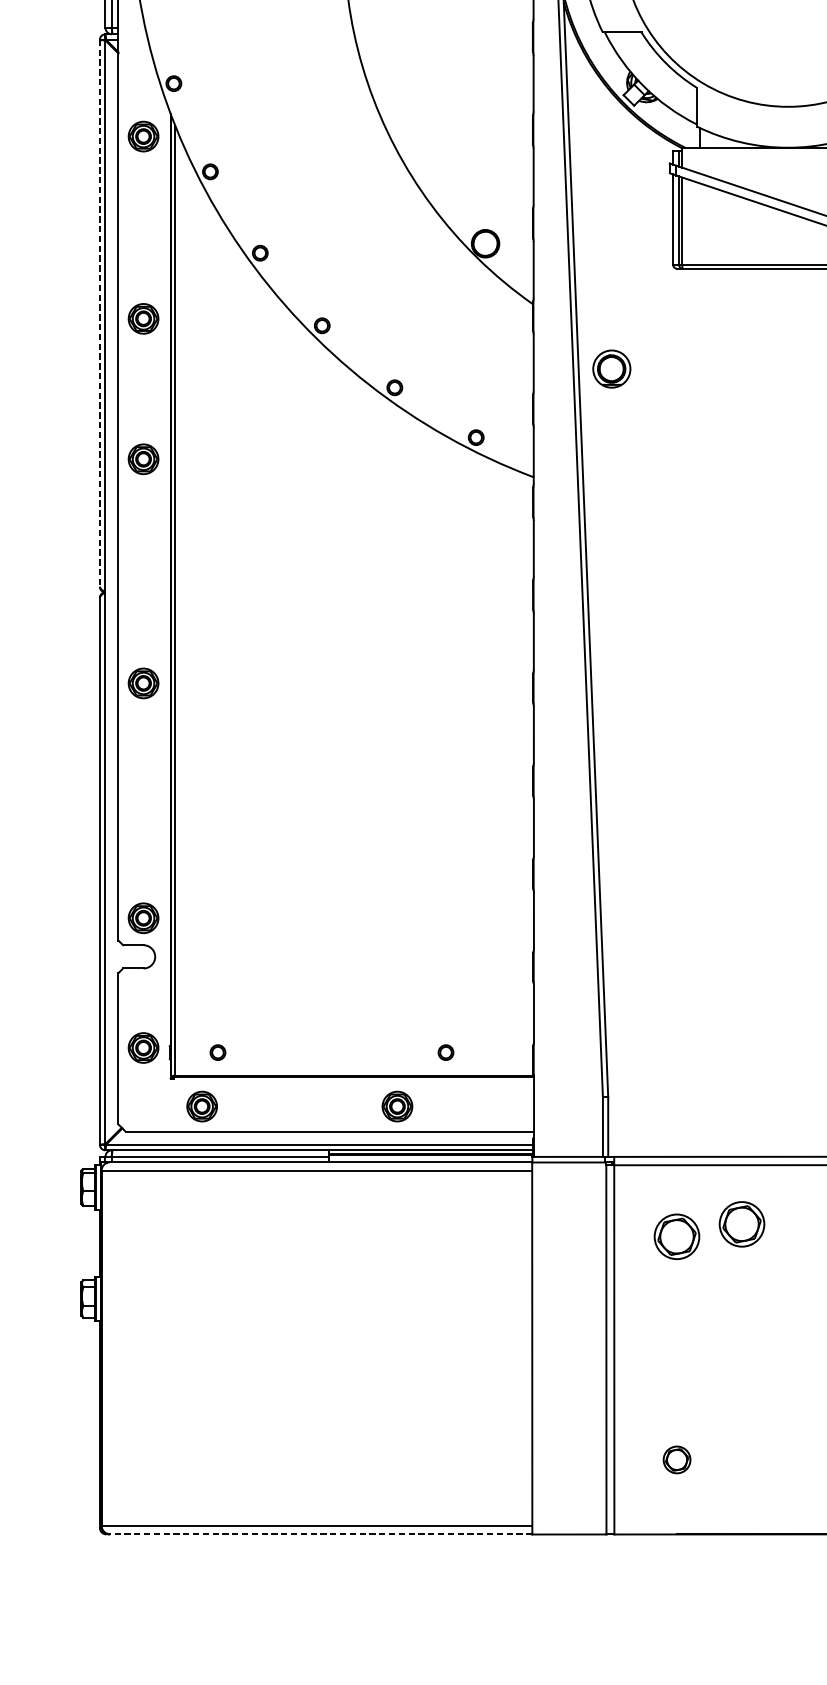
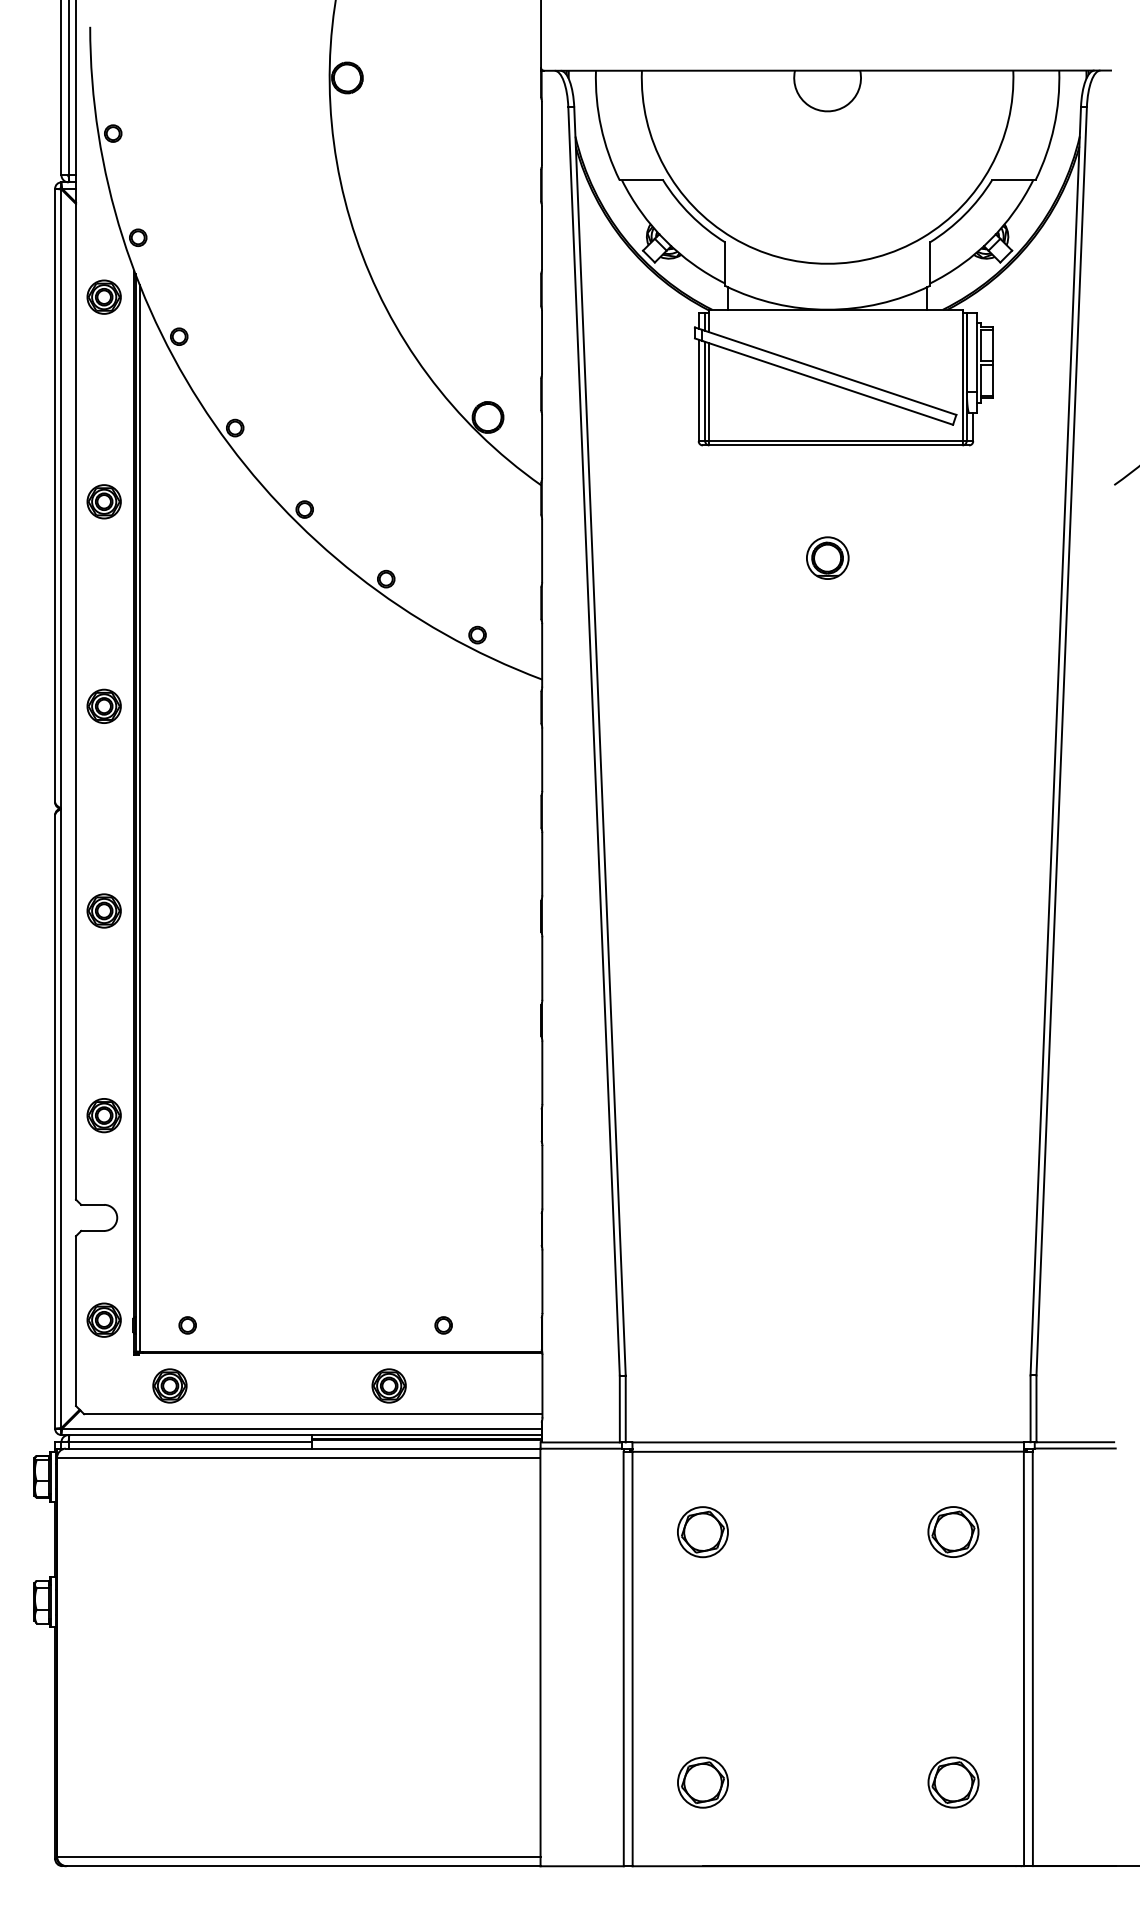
line: (100, 313) -> (55, 495), dashed -> solid
part: (611, 368) -> (827, 557), moved
part: (142, 458) -> (103, 705), moved
part: (142, 918) -> (103, 1115), moved
part: (741, 1224) -> (775, 1518), removed
part: (676, 1459) -> (702, 1782), size x1.67
line: (321, 1534) -> (303, 1866), dashed -> solid

